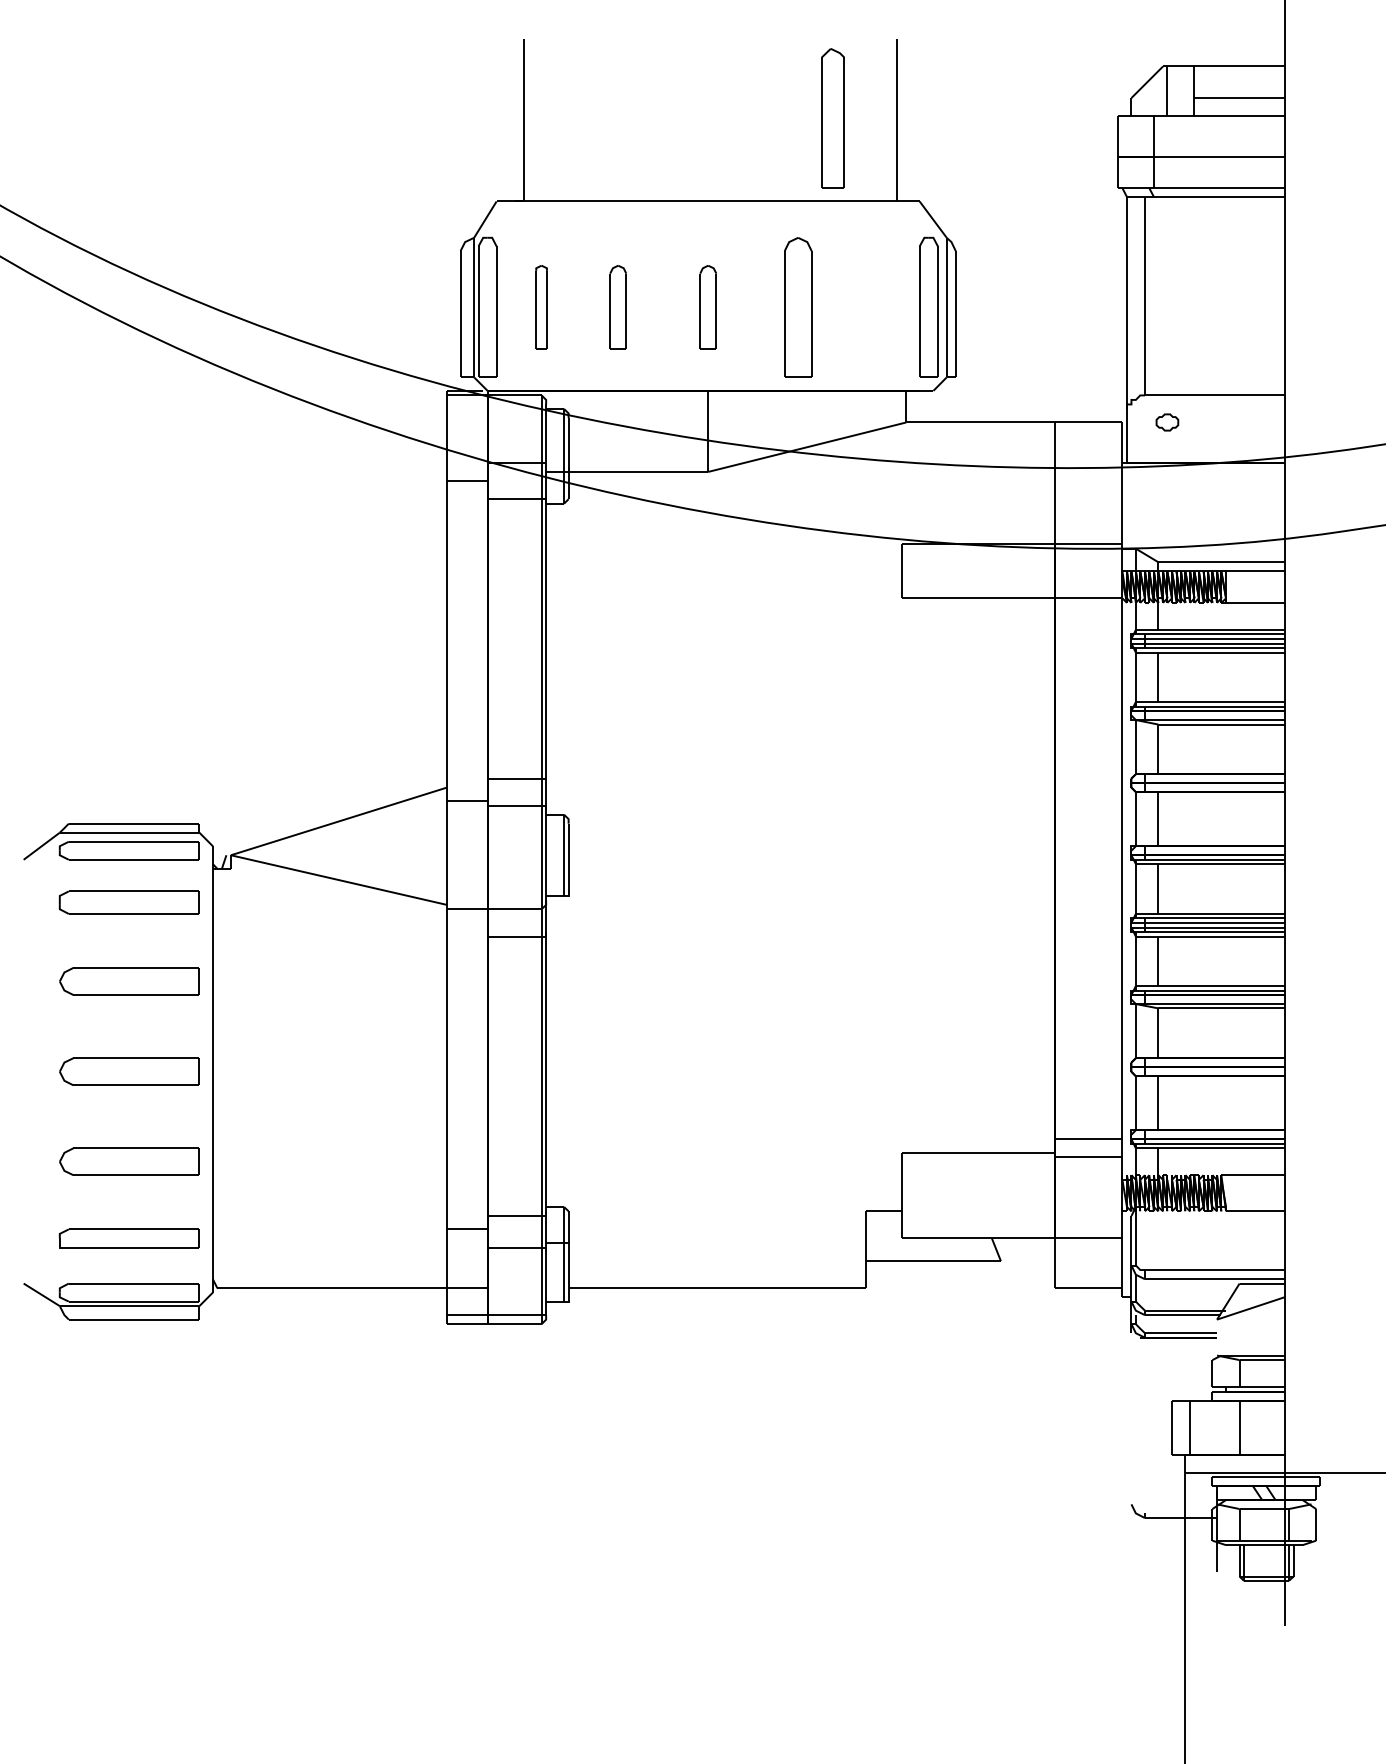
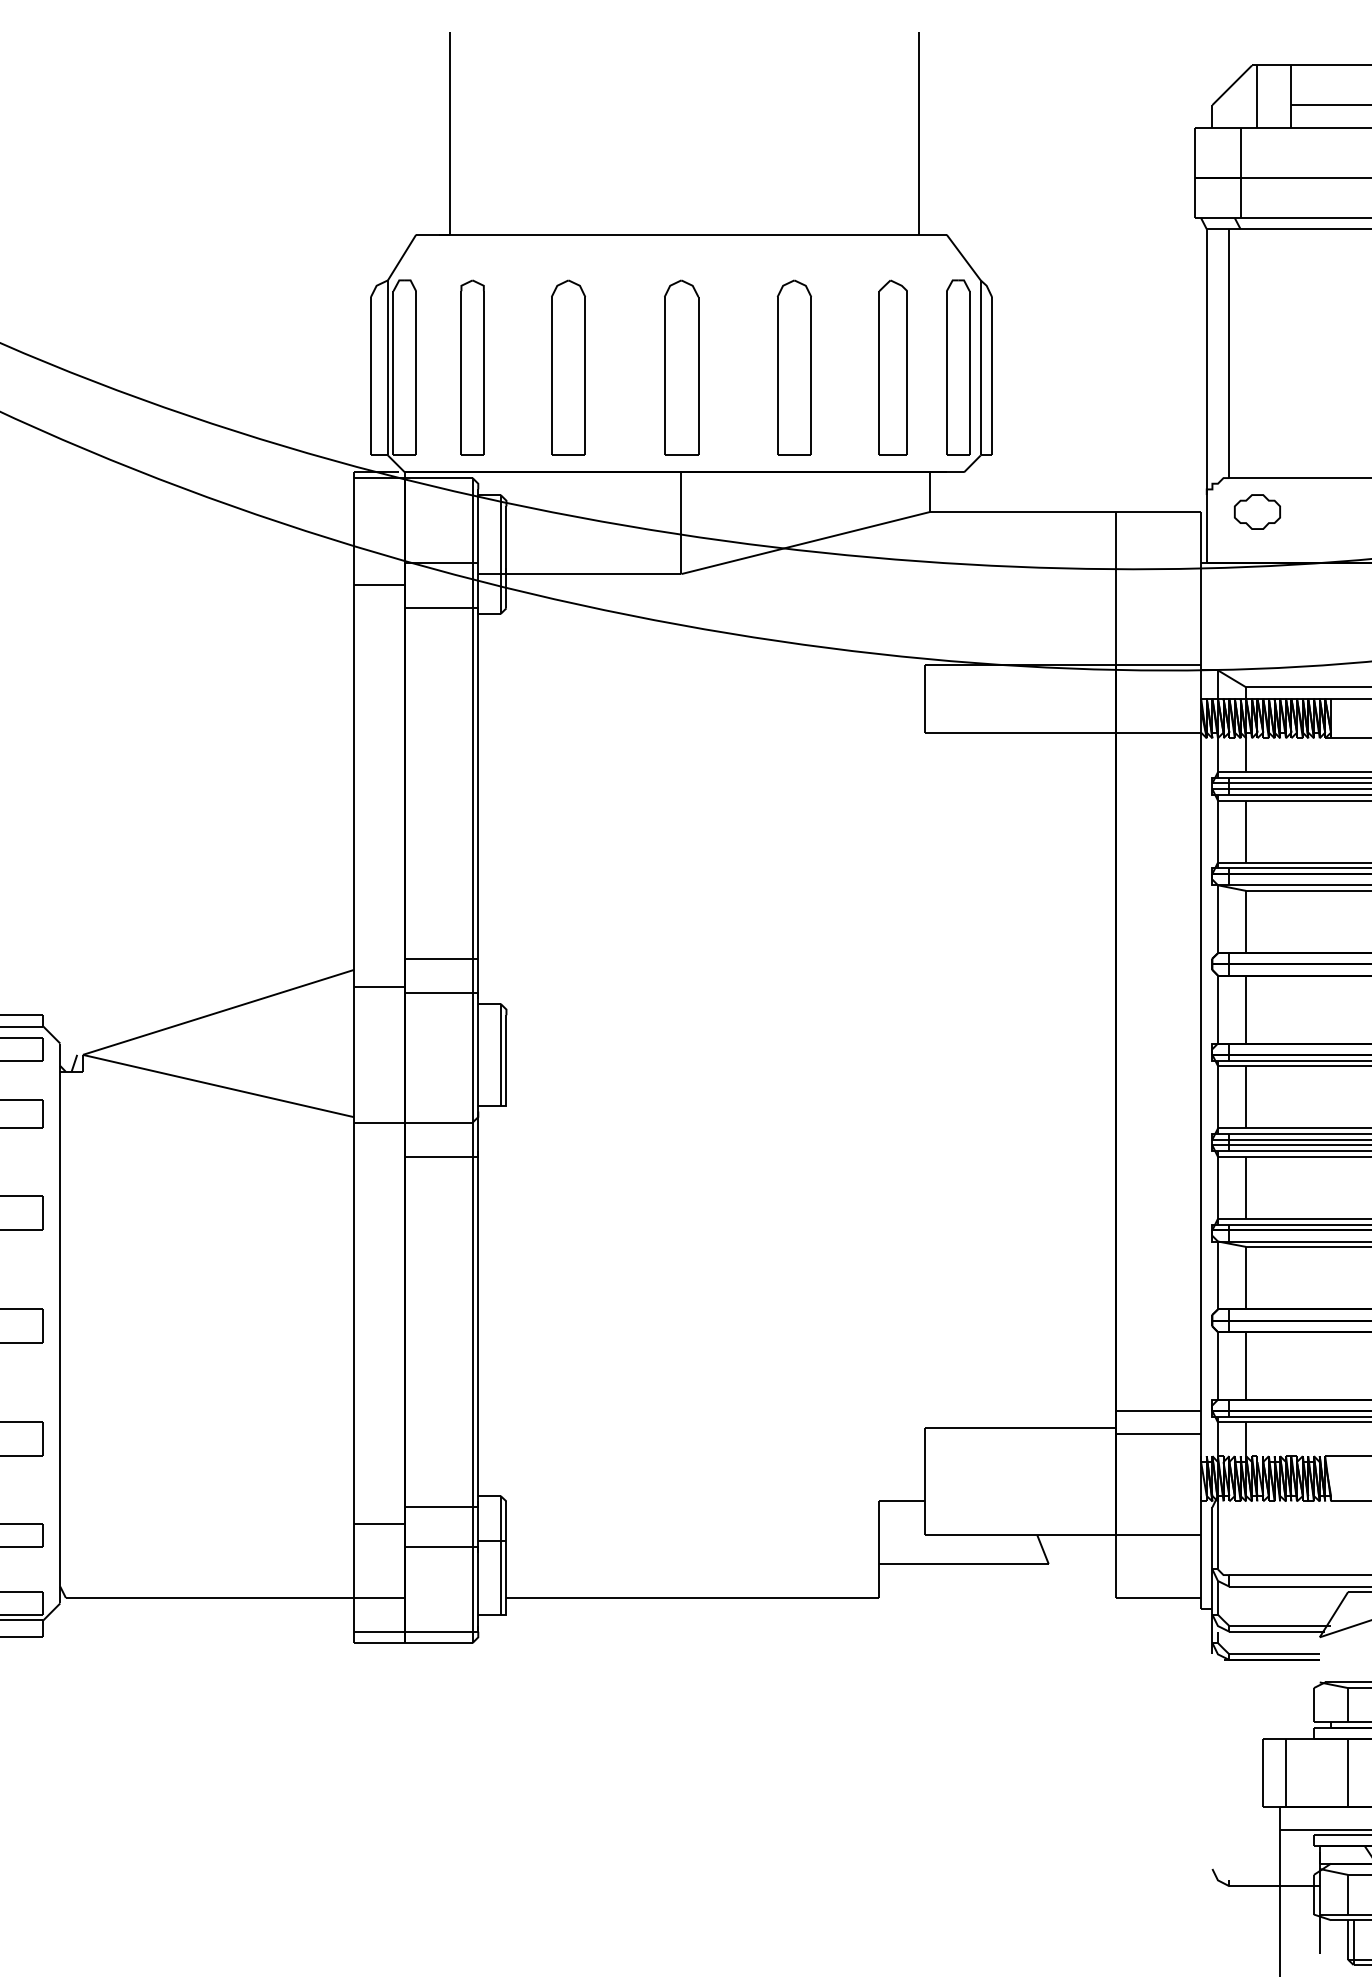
part: (832, 118) -> (892, 367), moved
part: (541, 307) -> (472, 367), size x1.67
part: (618, 307) -> (569, 367), size x1.67
part: (708, 307) -> (681, 367), size x1.67
part: (1167, 422) -> (1257, 512), size x1.67

